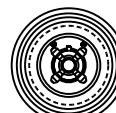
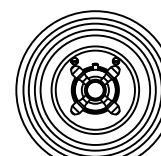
circle: (68, 65) -> (95, 90), dashed -> solid

